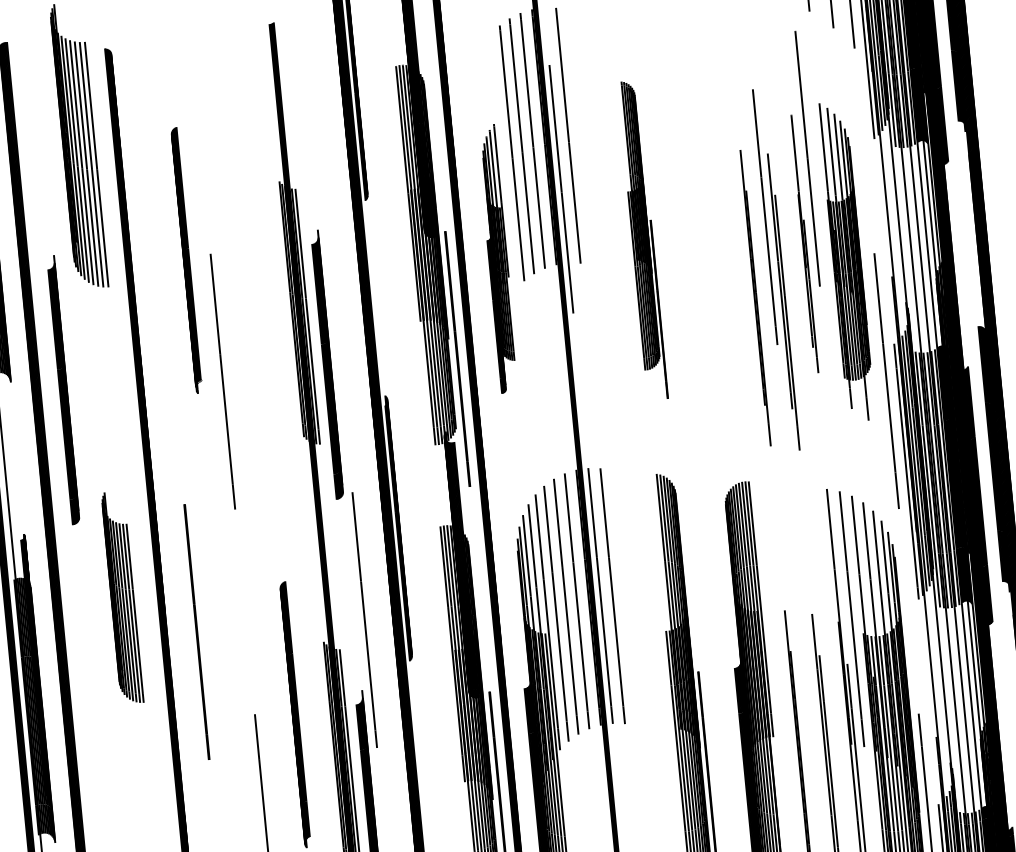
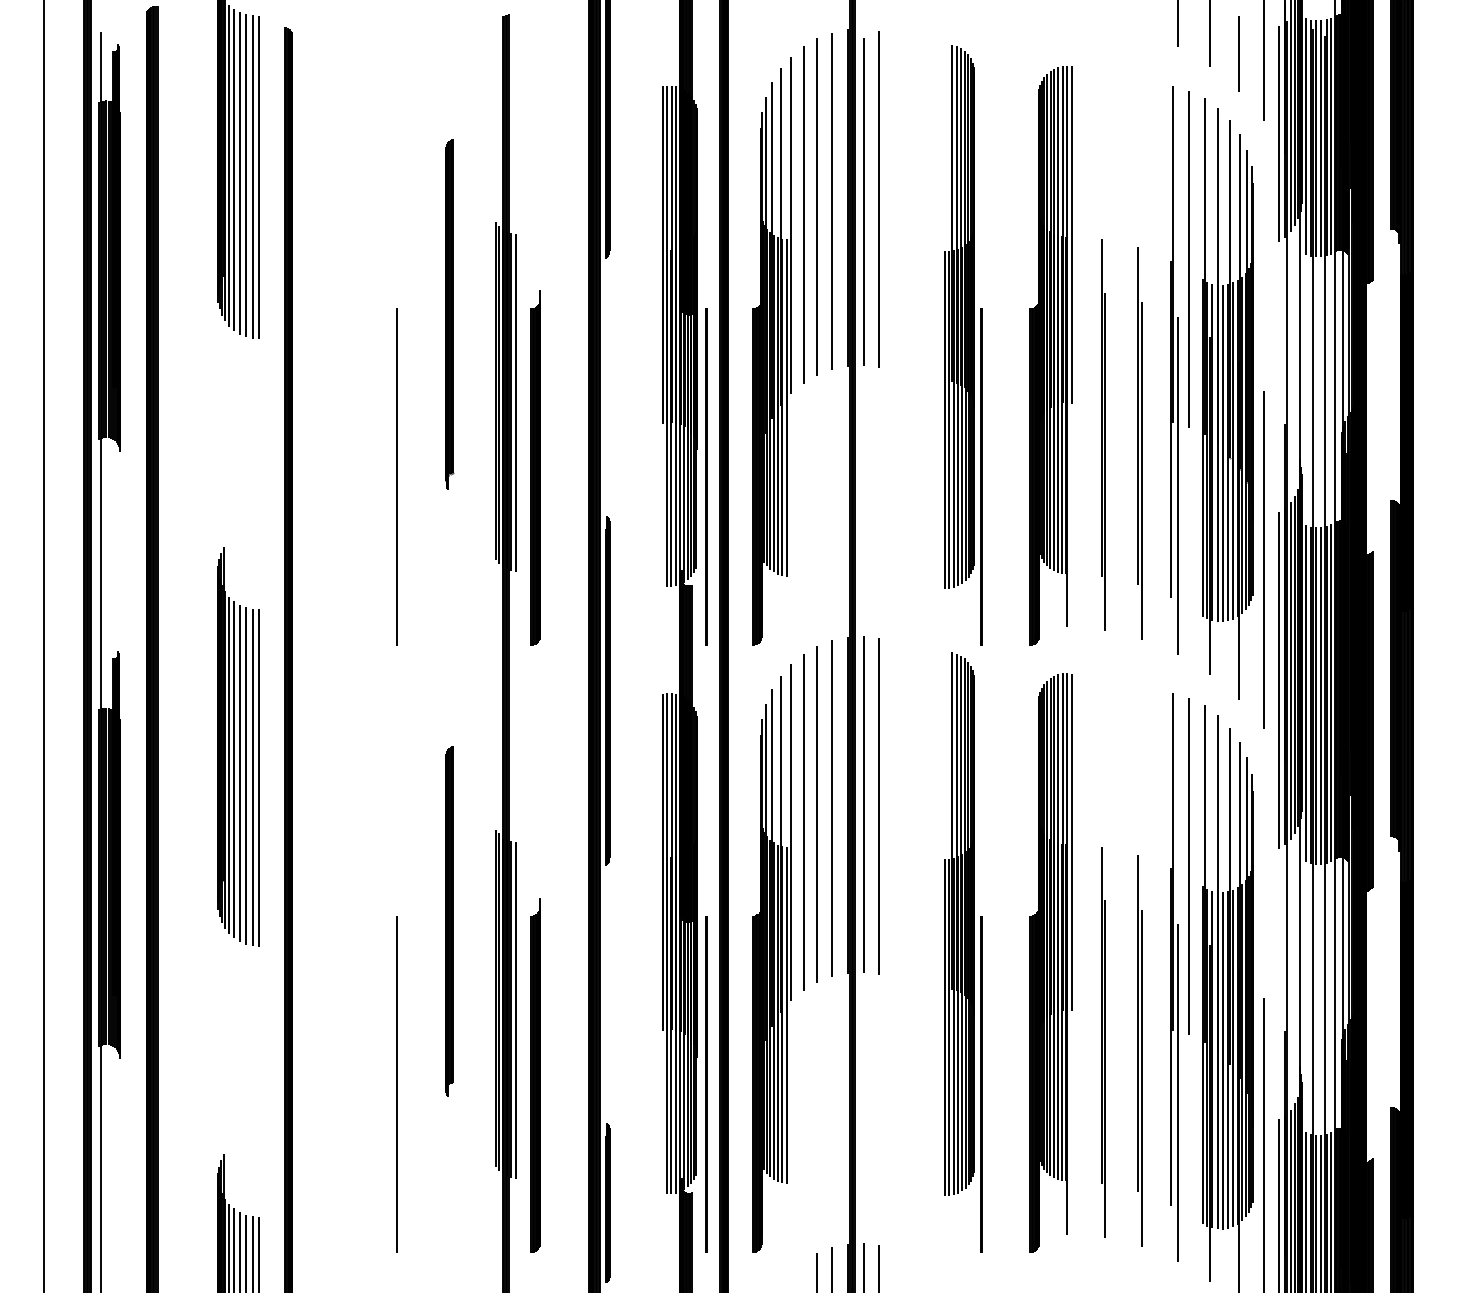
line: (561, 188) -> (863, 201), moved
line: (764, 217) -> (1125, 330), removed
part: (642, 240) -> (963, 345), size x1.43
part: (709, 241) -> (1050, 355), added
part: (804, 244) -> (1174, 370), size x1.67
part: (497, 259) -> (771, 351), size x1.67
part: (186, 260) -> (449, 314), moved
part: (846, 261) -> (1227, 398), size x1.43
part: (63, 389) -> (187, 467), removed
part: (122, 597) -> (238, 746), size x1.43
line: (364, 620) -> (551, 806), removed
line: (196, 631) -> (331, 800), removed

